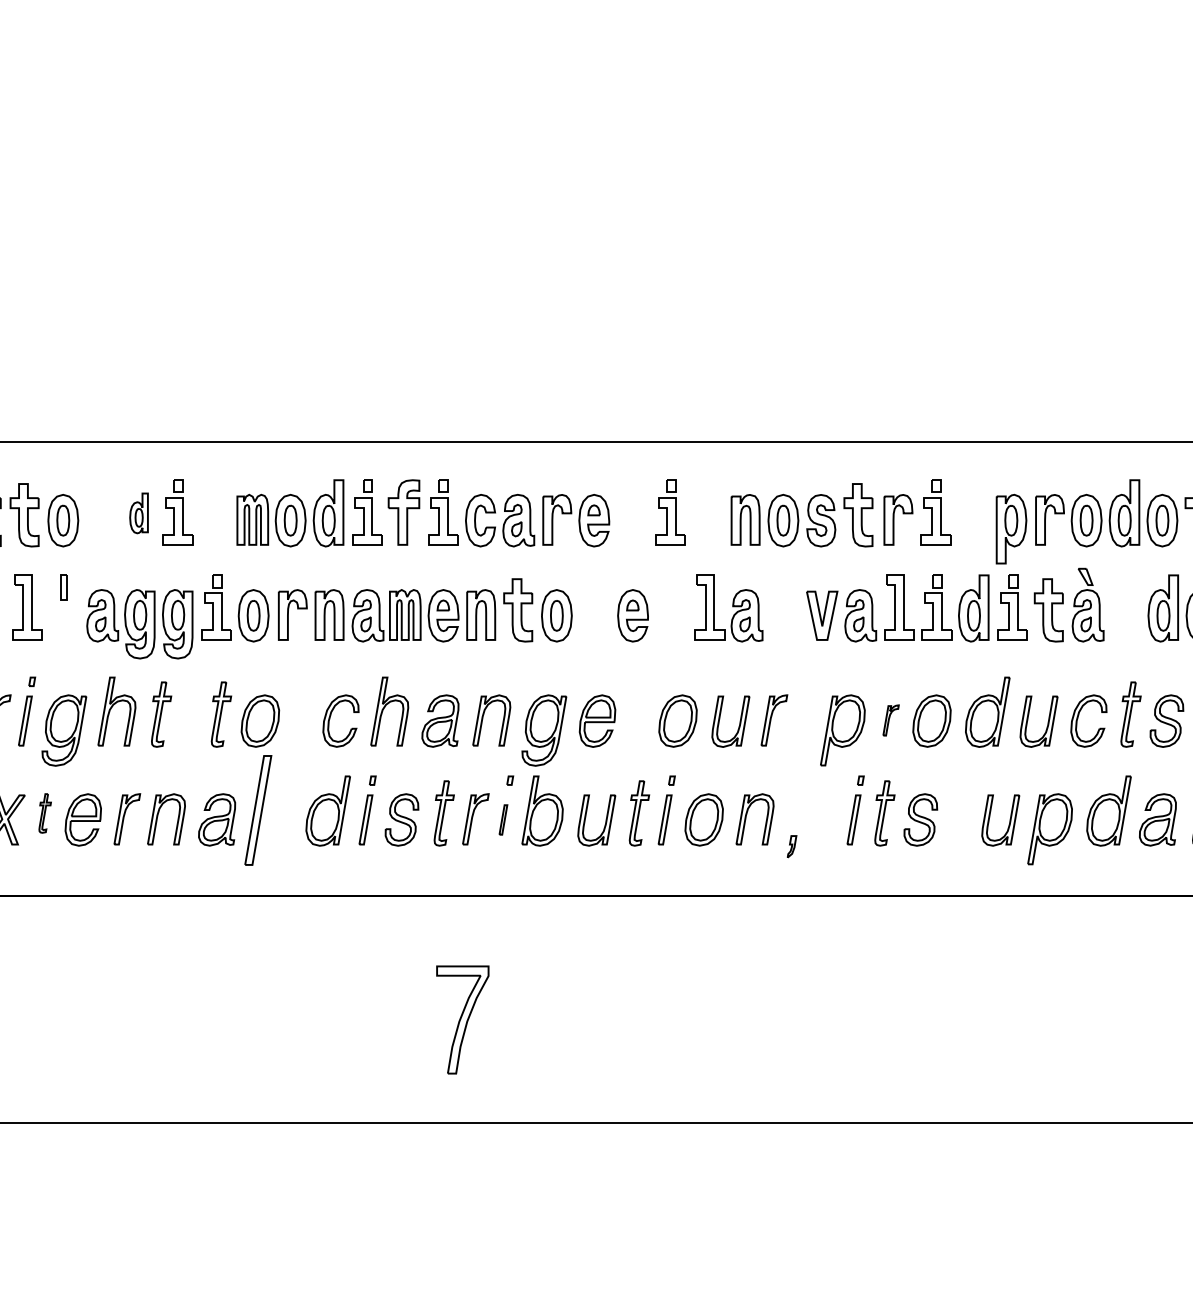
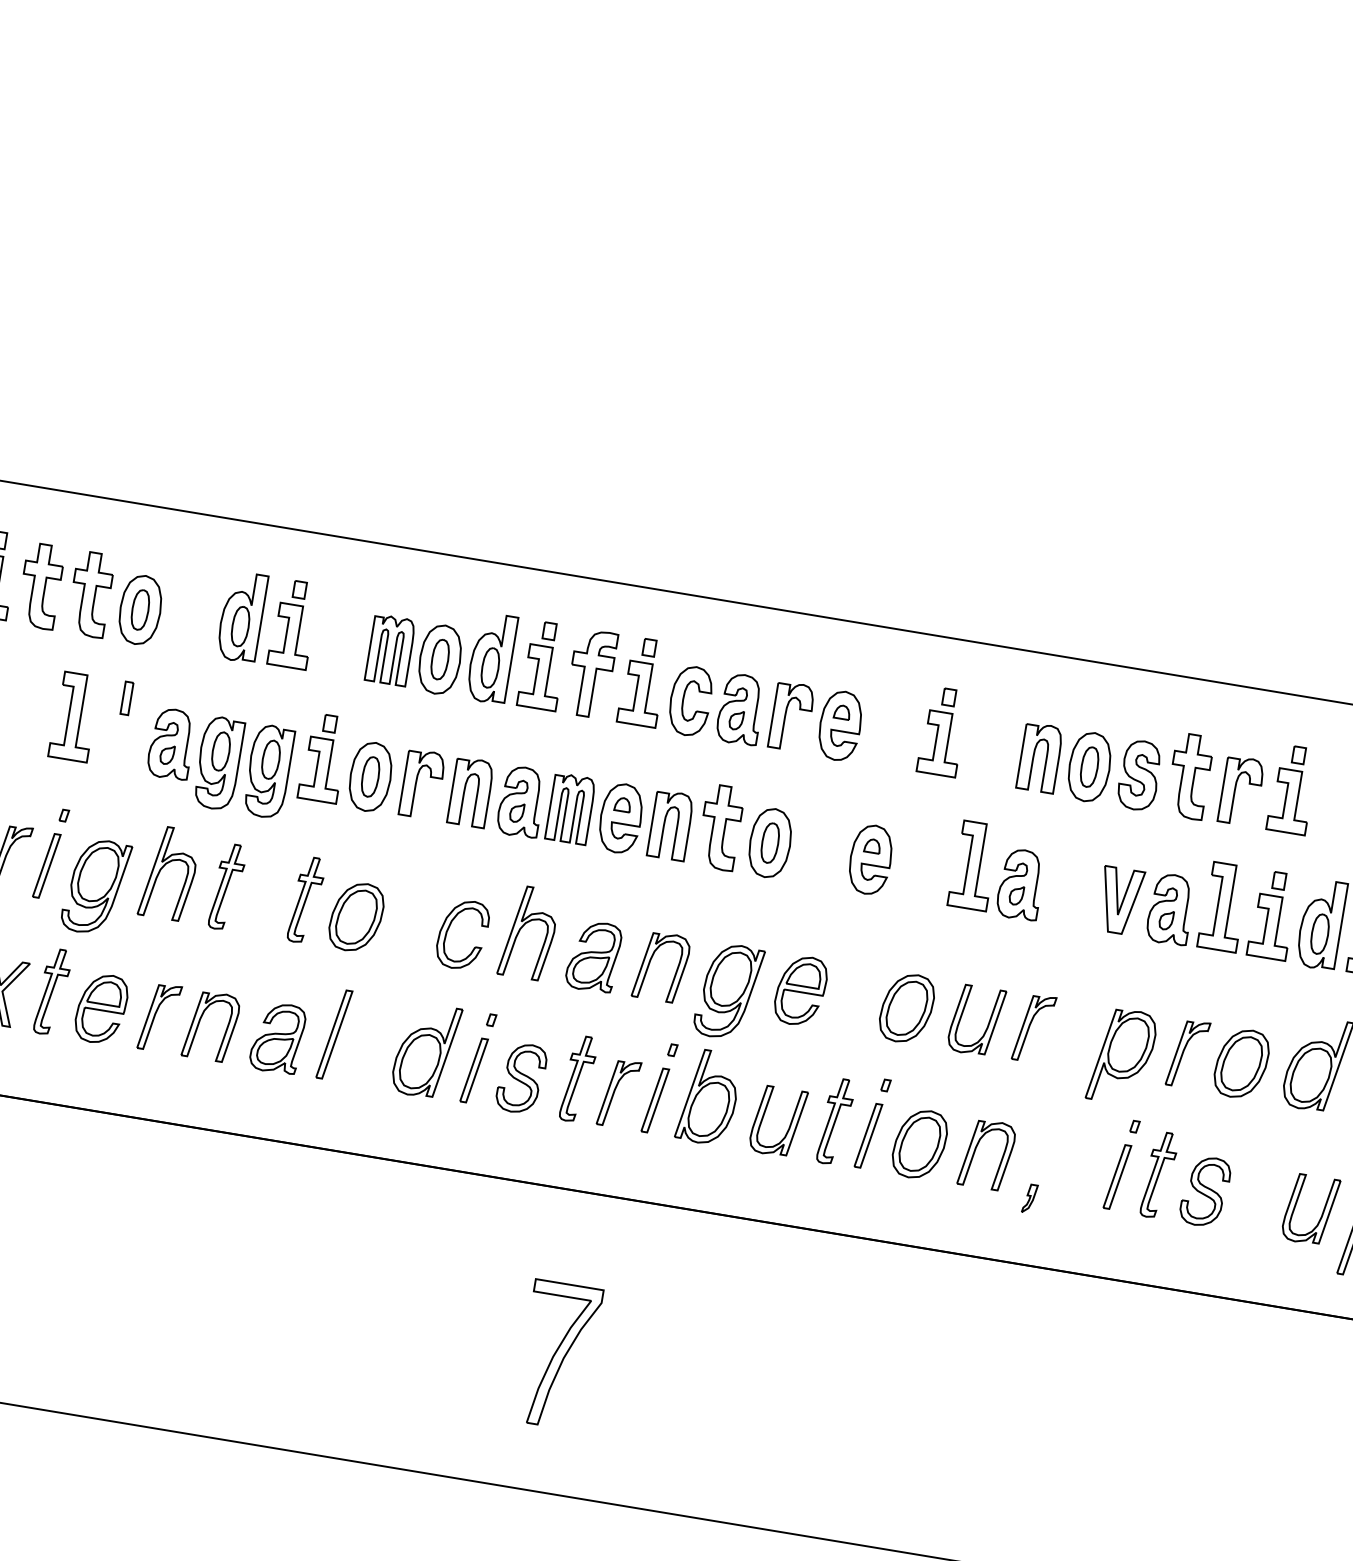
part: (138, 513) -> (241, 616), size x1.67
part: (890, 720) -> (1187, 1053), size x1.67
part: (258, 810) -> (334, 1034), size x0.62
part: (44, 813) -> (51, 991), size x1.67
part: (503, 819) -> (655, 1099), size x1.67

